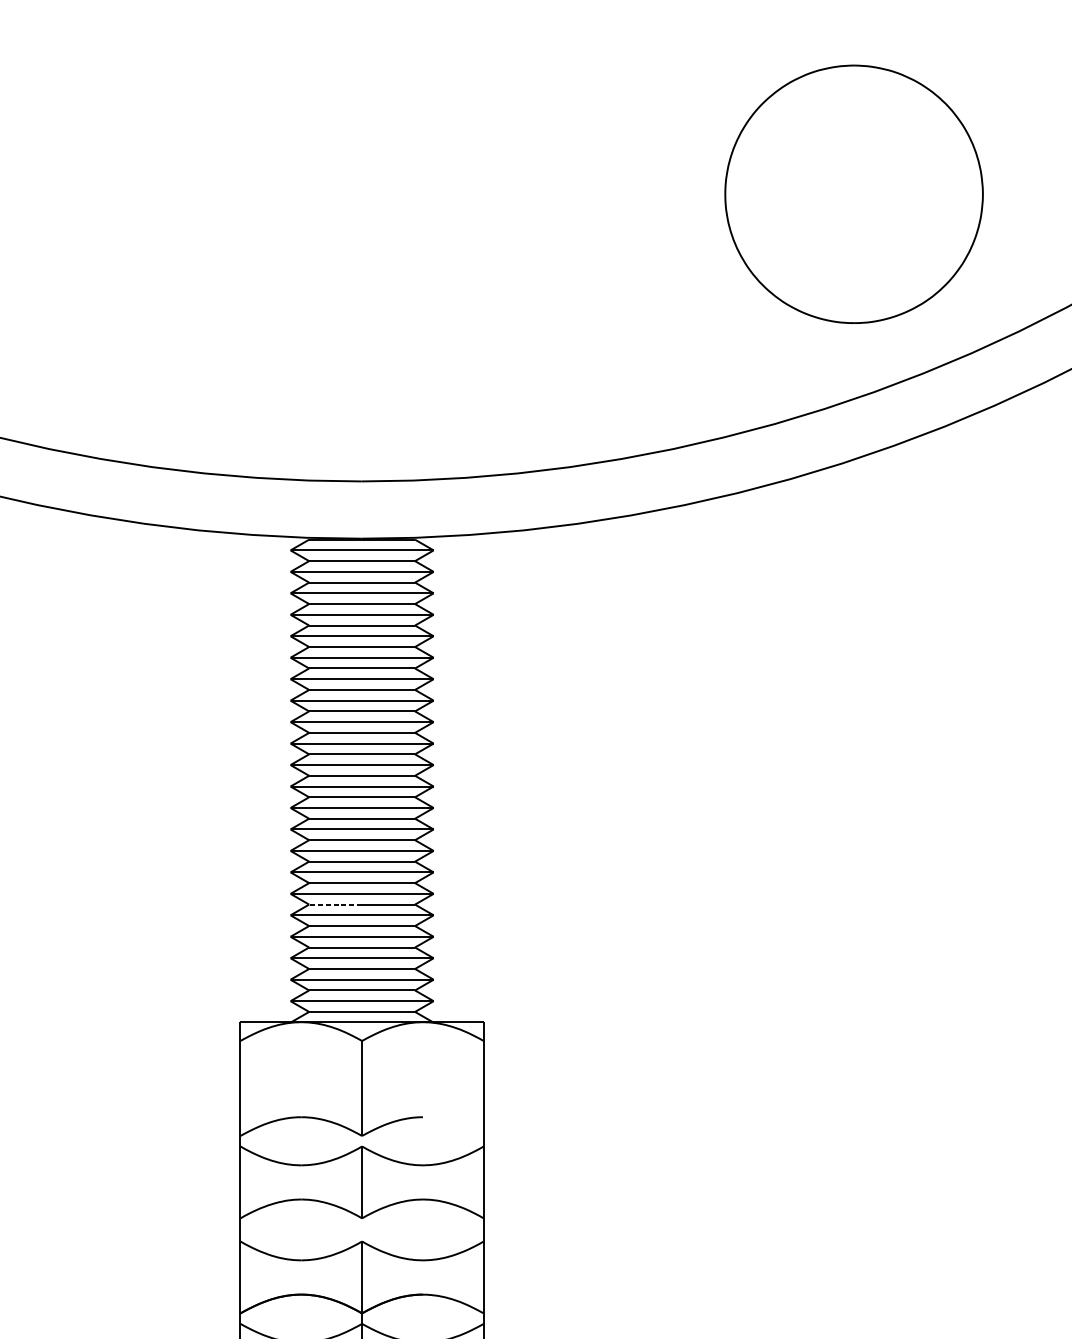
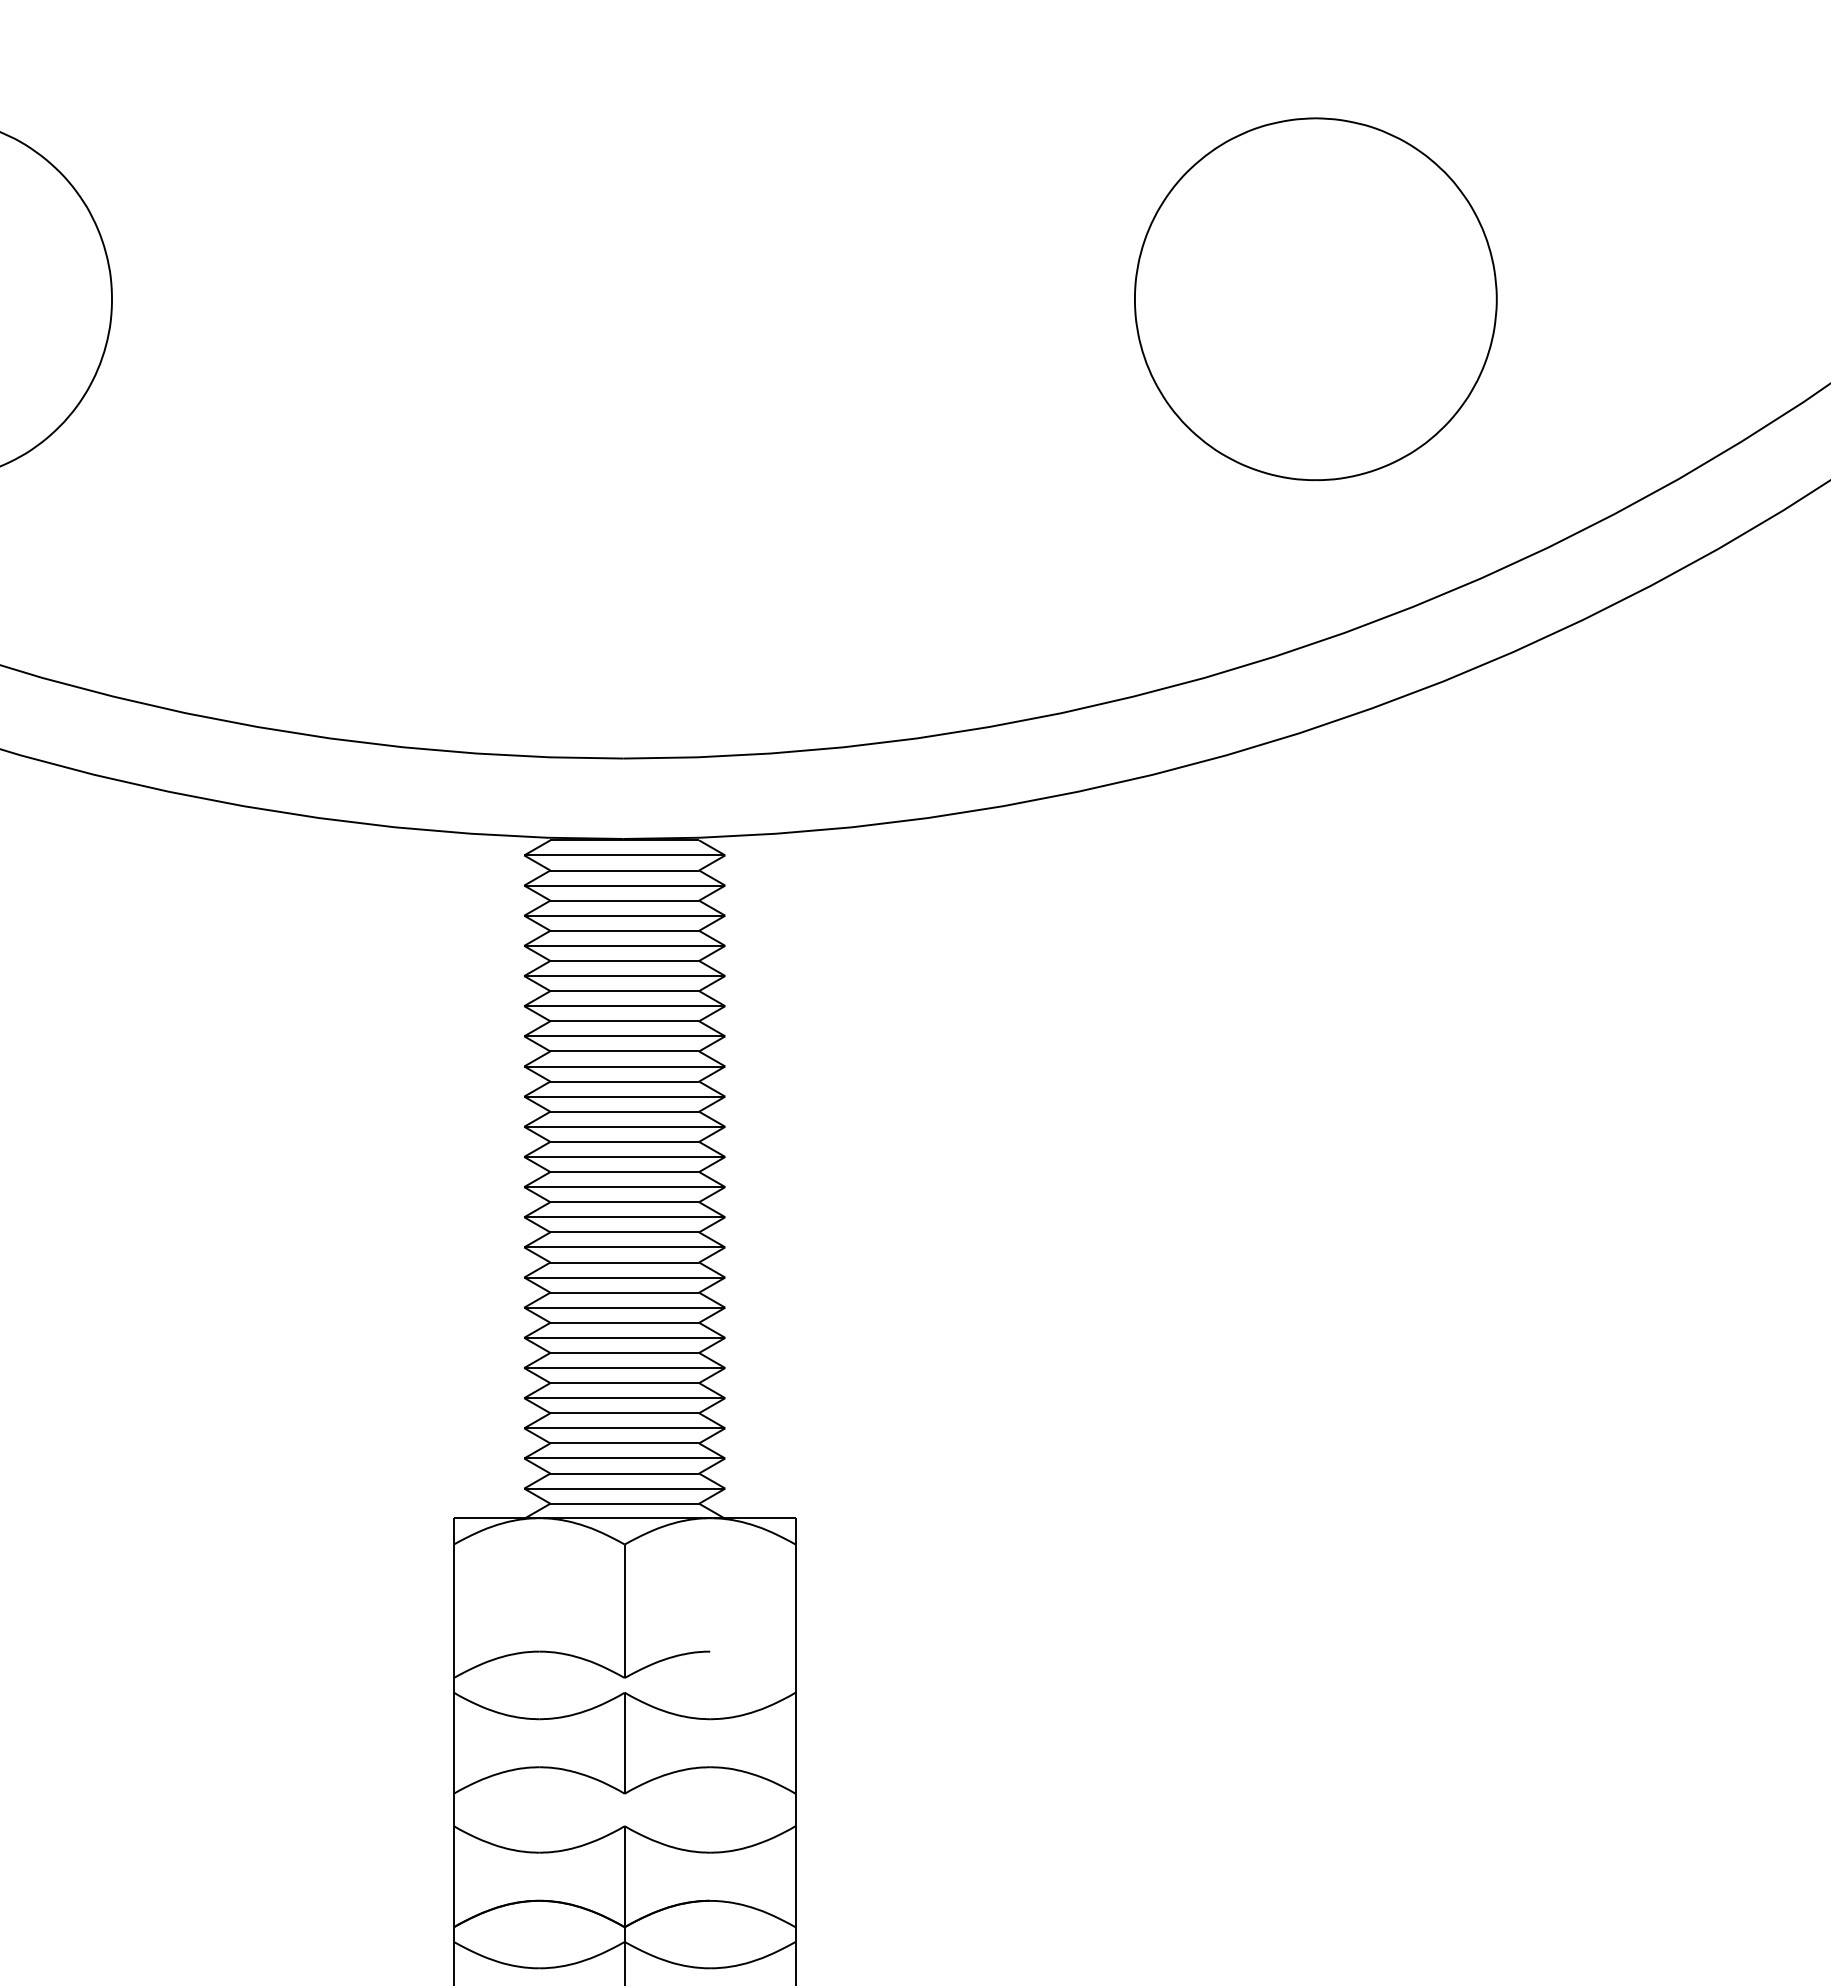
part: (853, 193) -> (1315, 298), moved
line: (335, 904) -> (587, 1352), dashed -> solid

